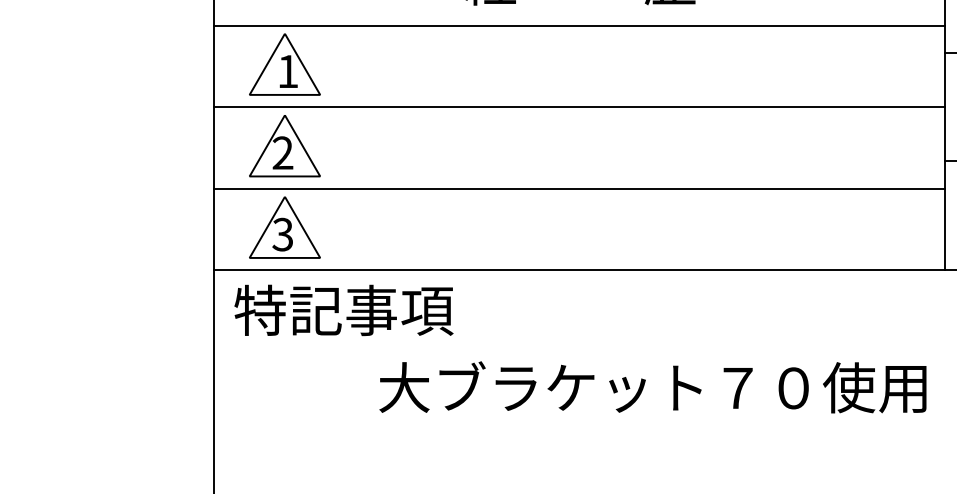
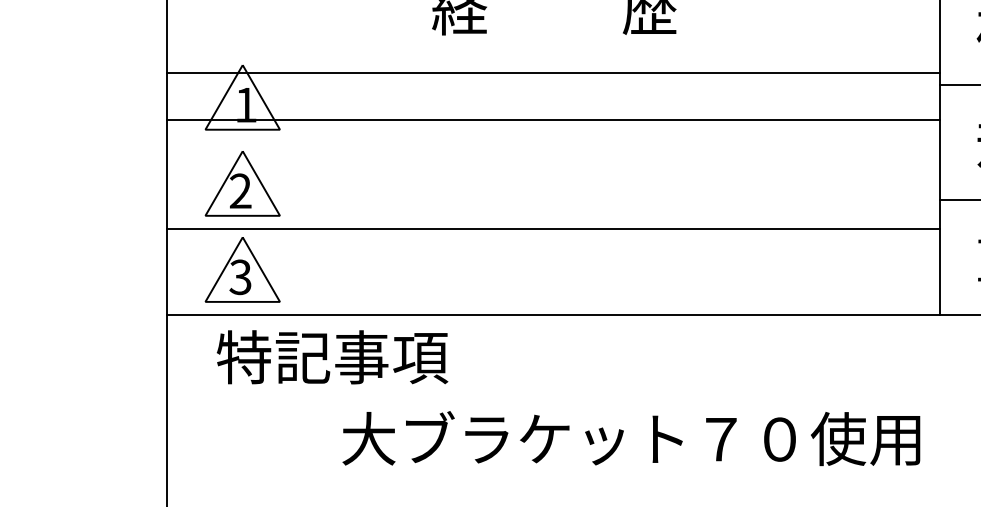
line: (579, 25) -> (553, 73), moved
line: (579, 107) -> (553, 120), moved
text: (343, 310) -> (332, 357), moved

